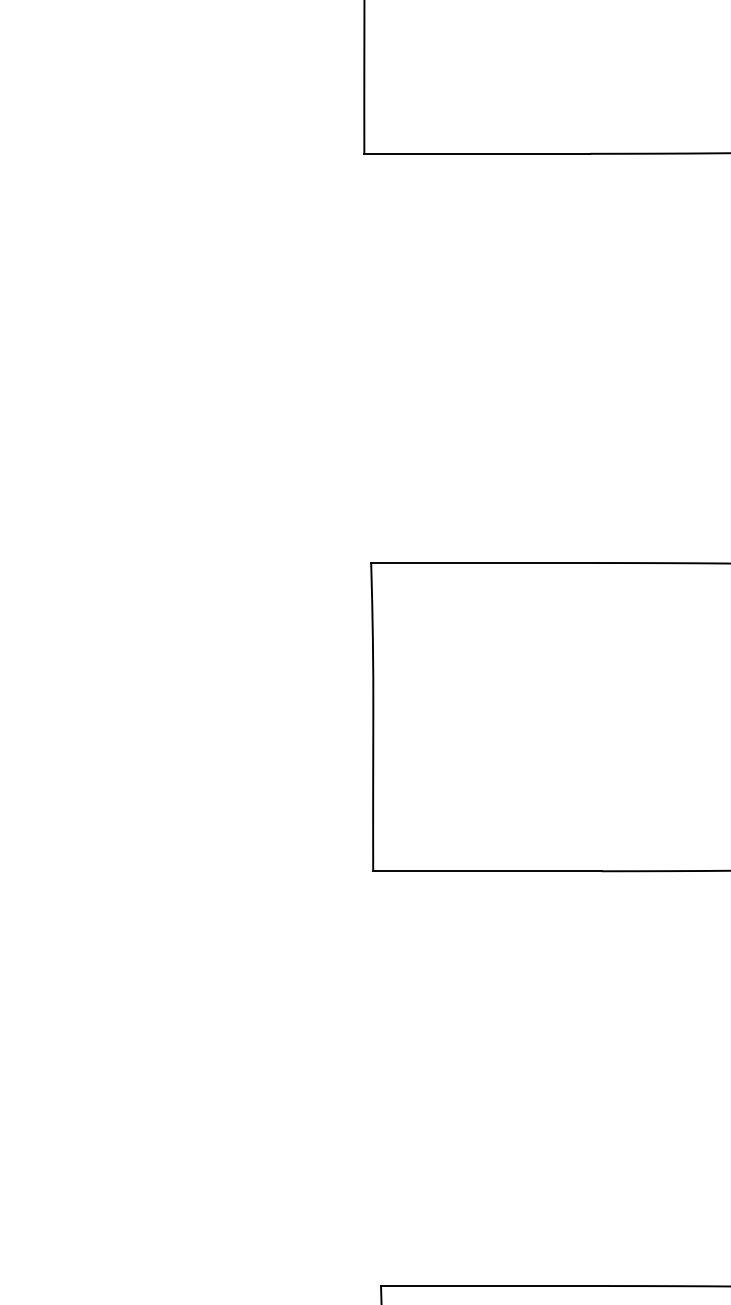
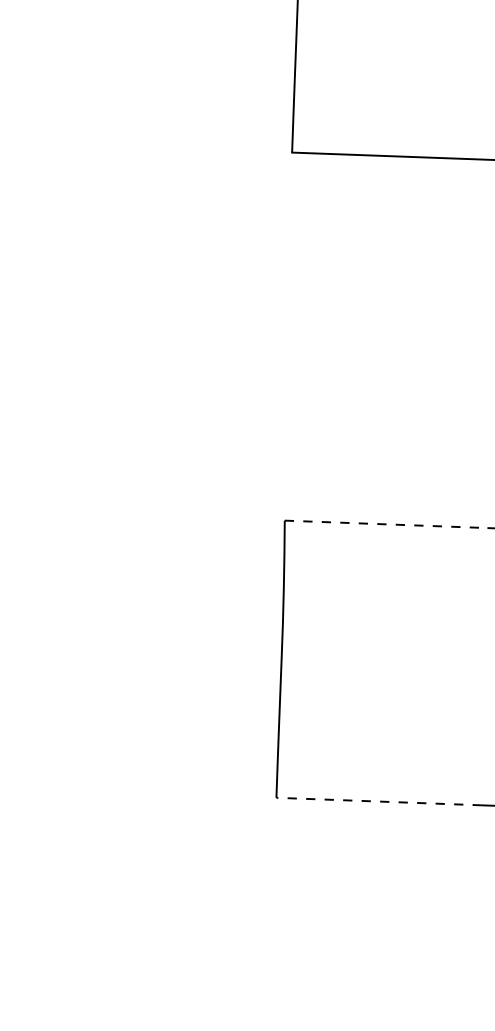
line: (483, 563) -> (385, 524), solid -> dashed
line: (486, 871) -> (378, 801), solid -> dashed

